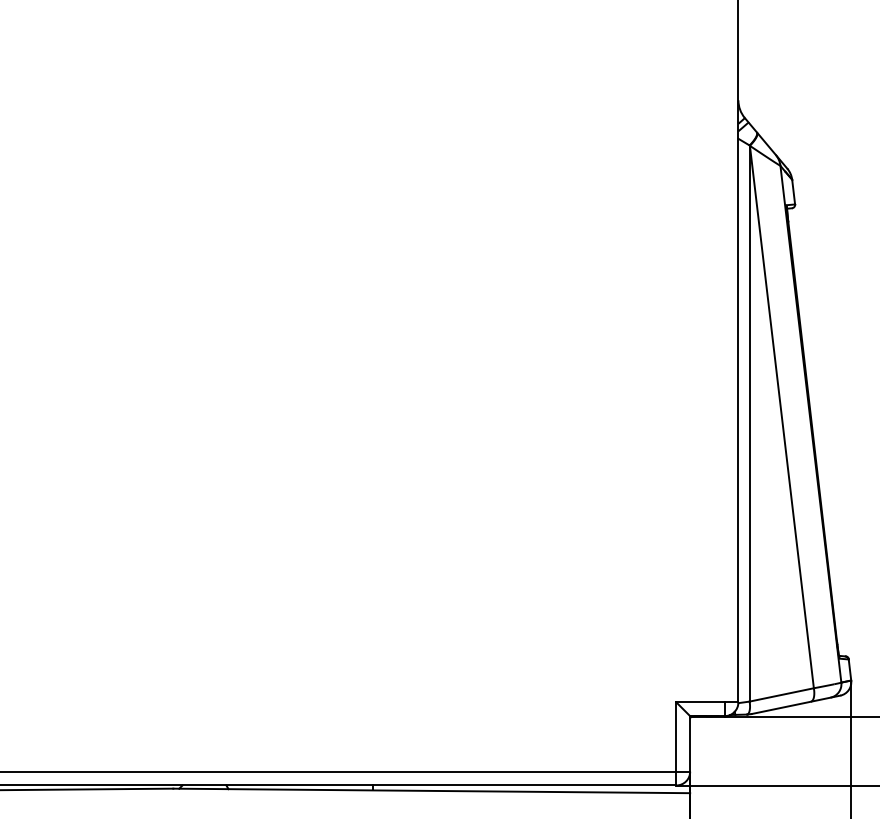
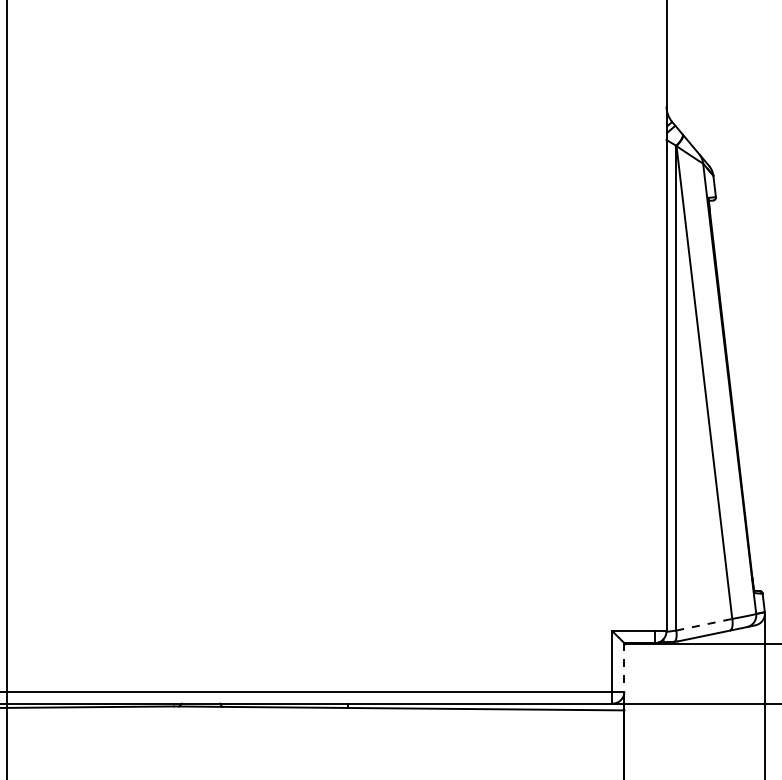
line: (782, 694) -> (704, 624), solid -> dashed
line: (690, 743) -> (624, 667), solid -> dashed

